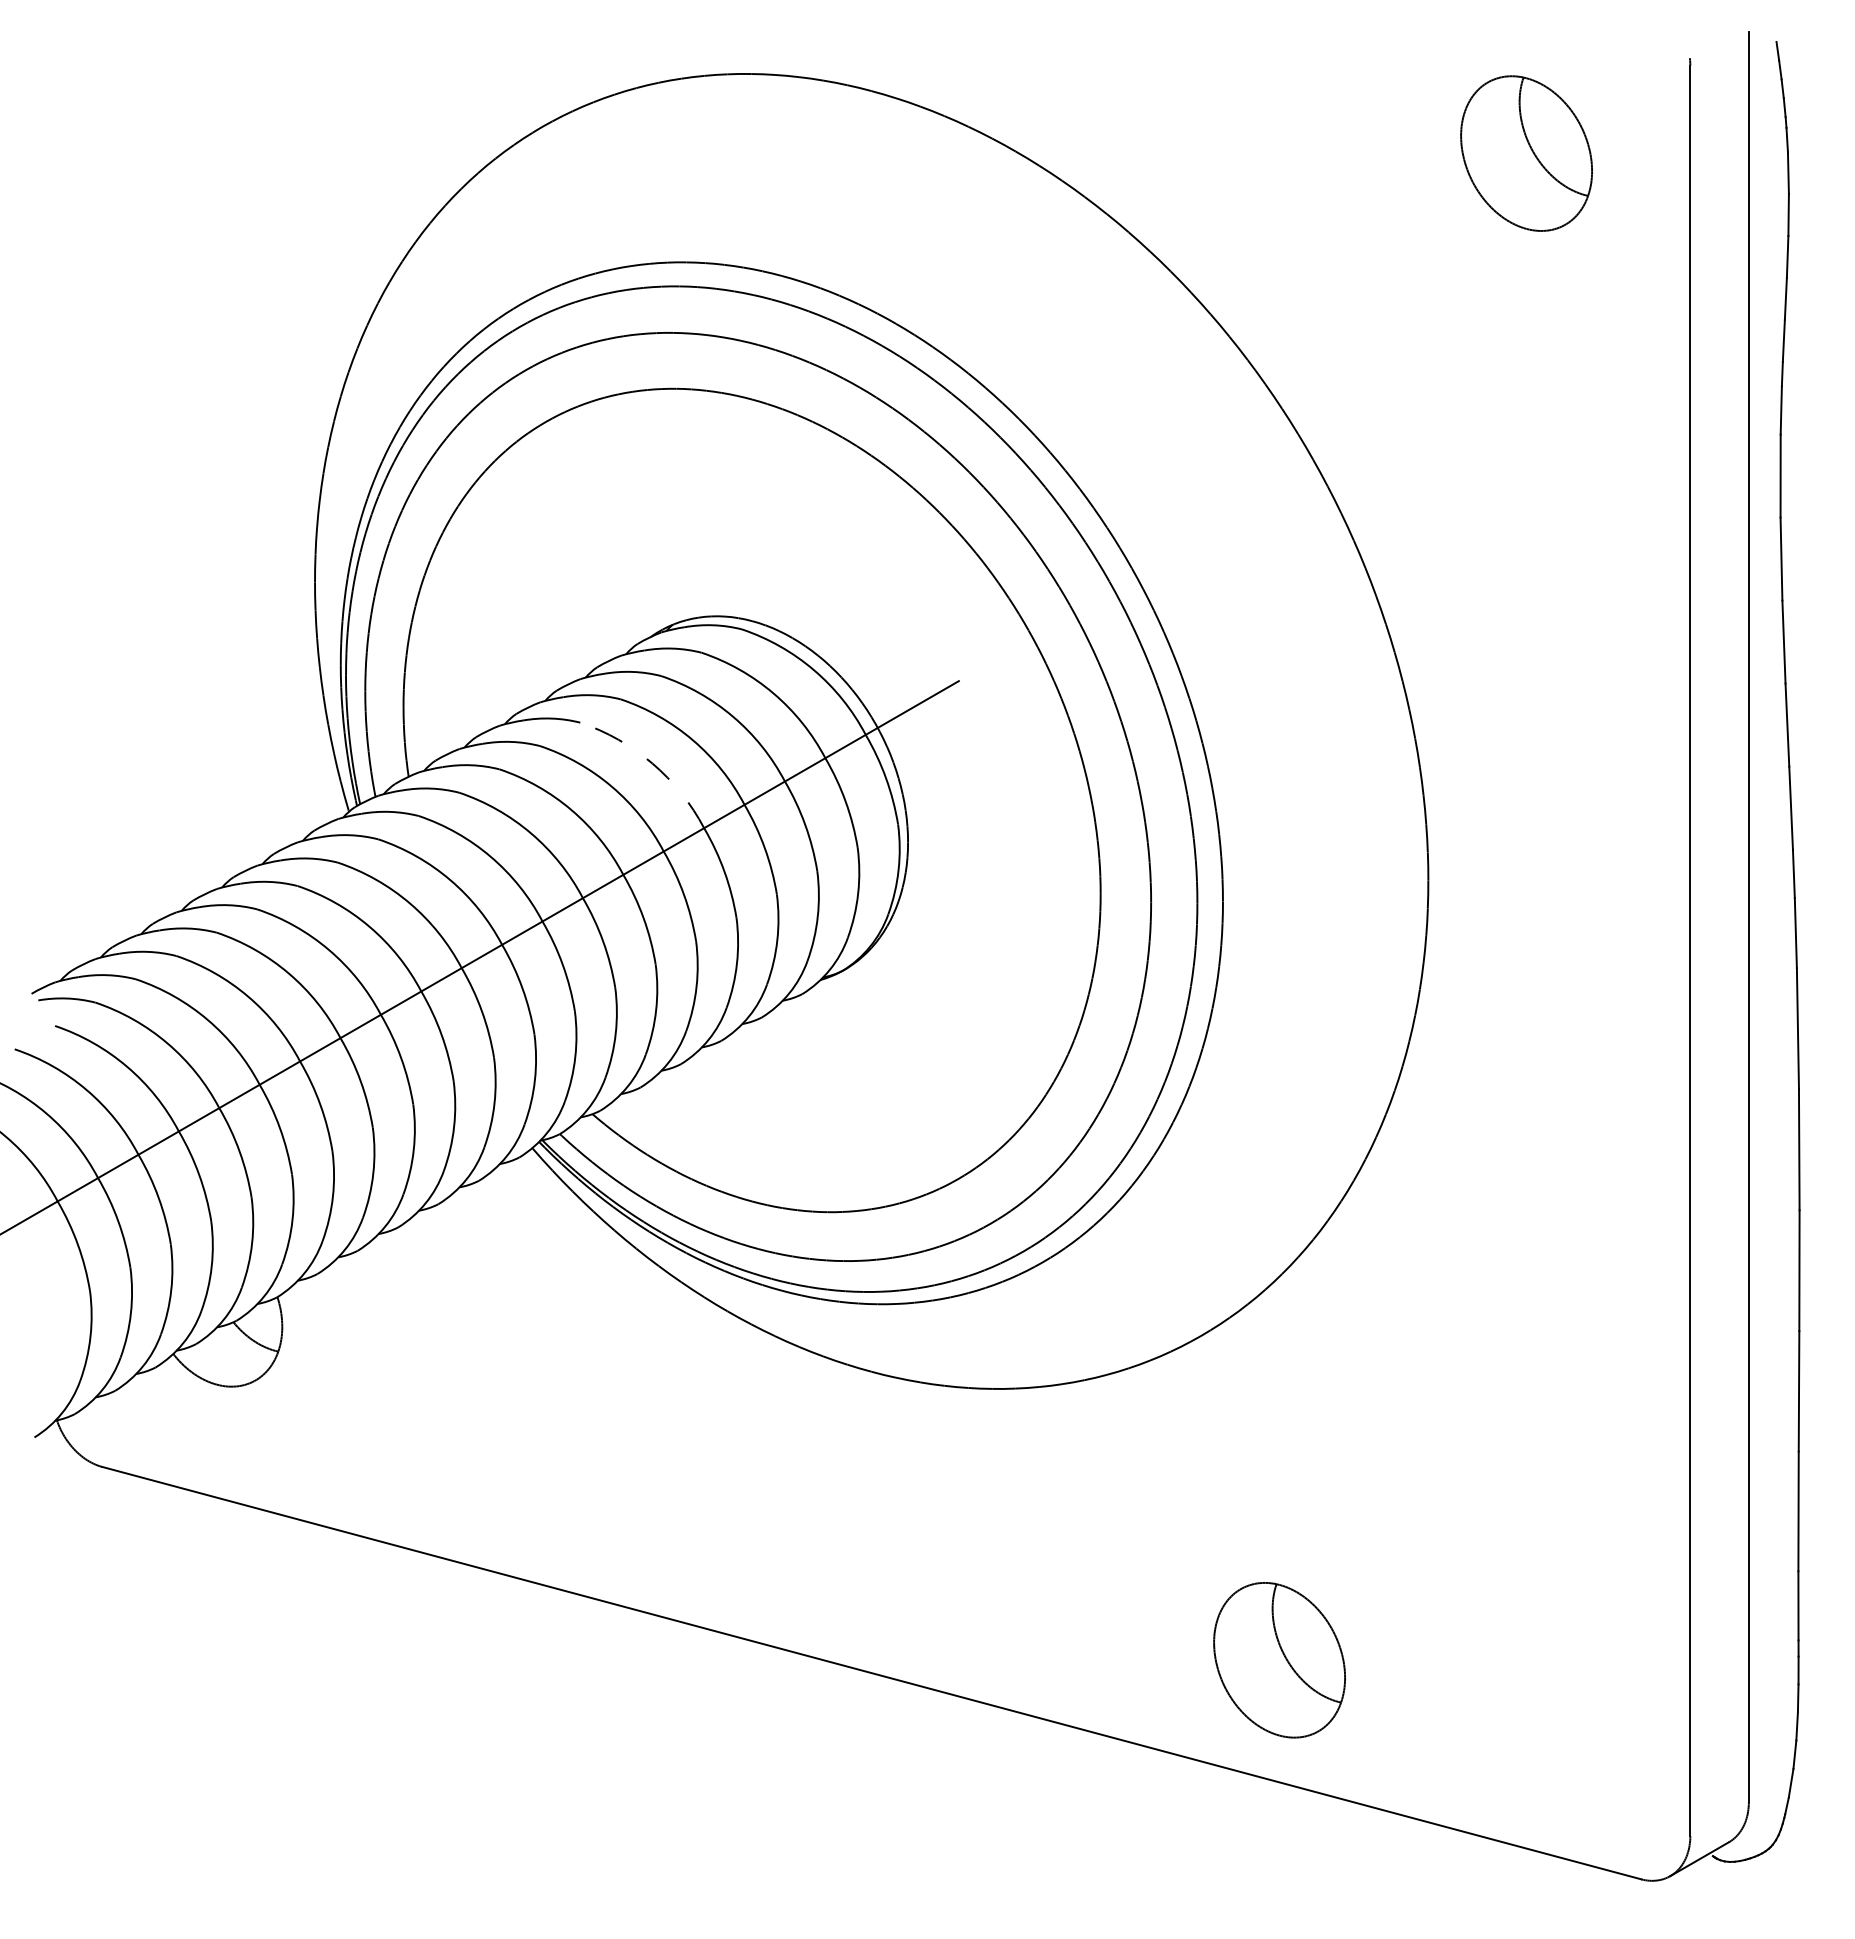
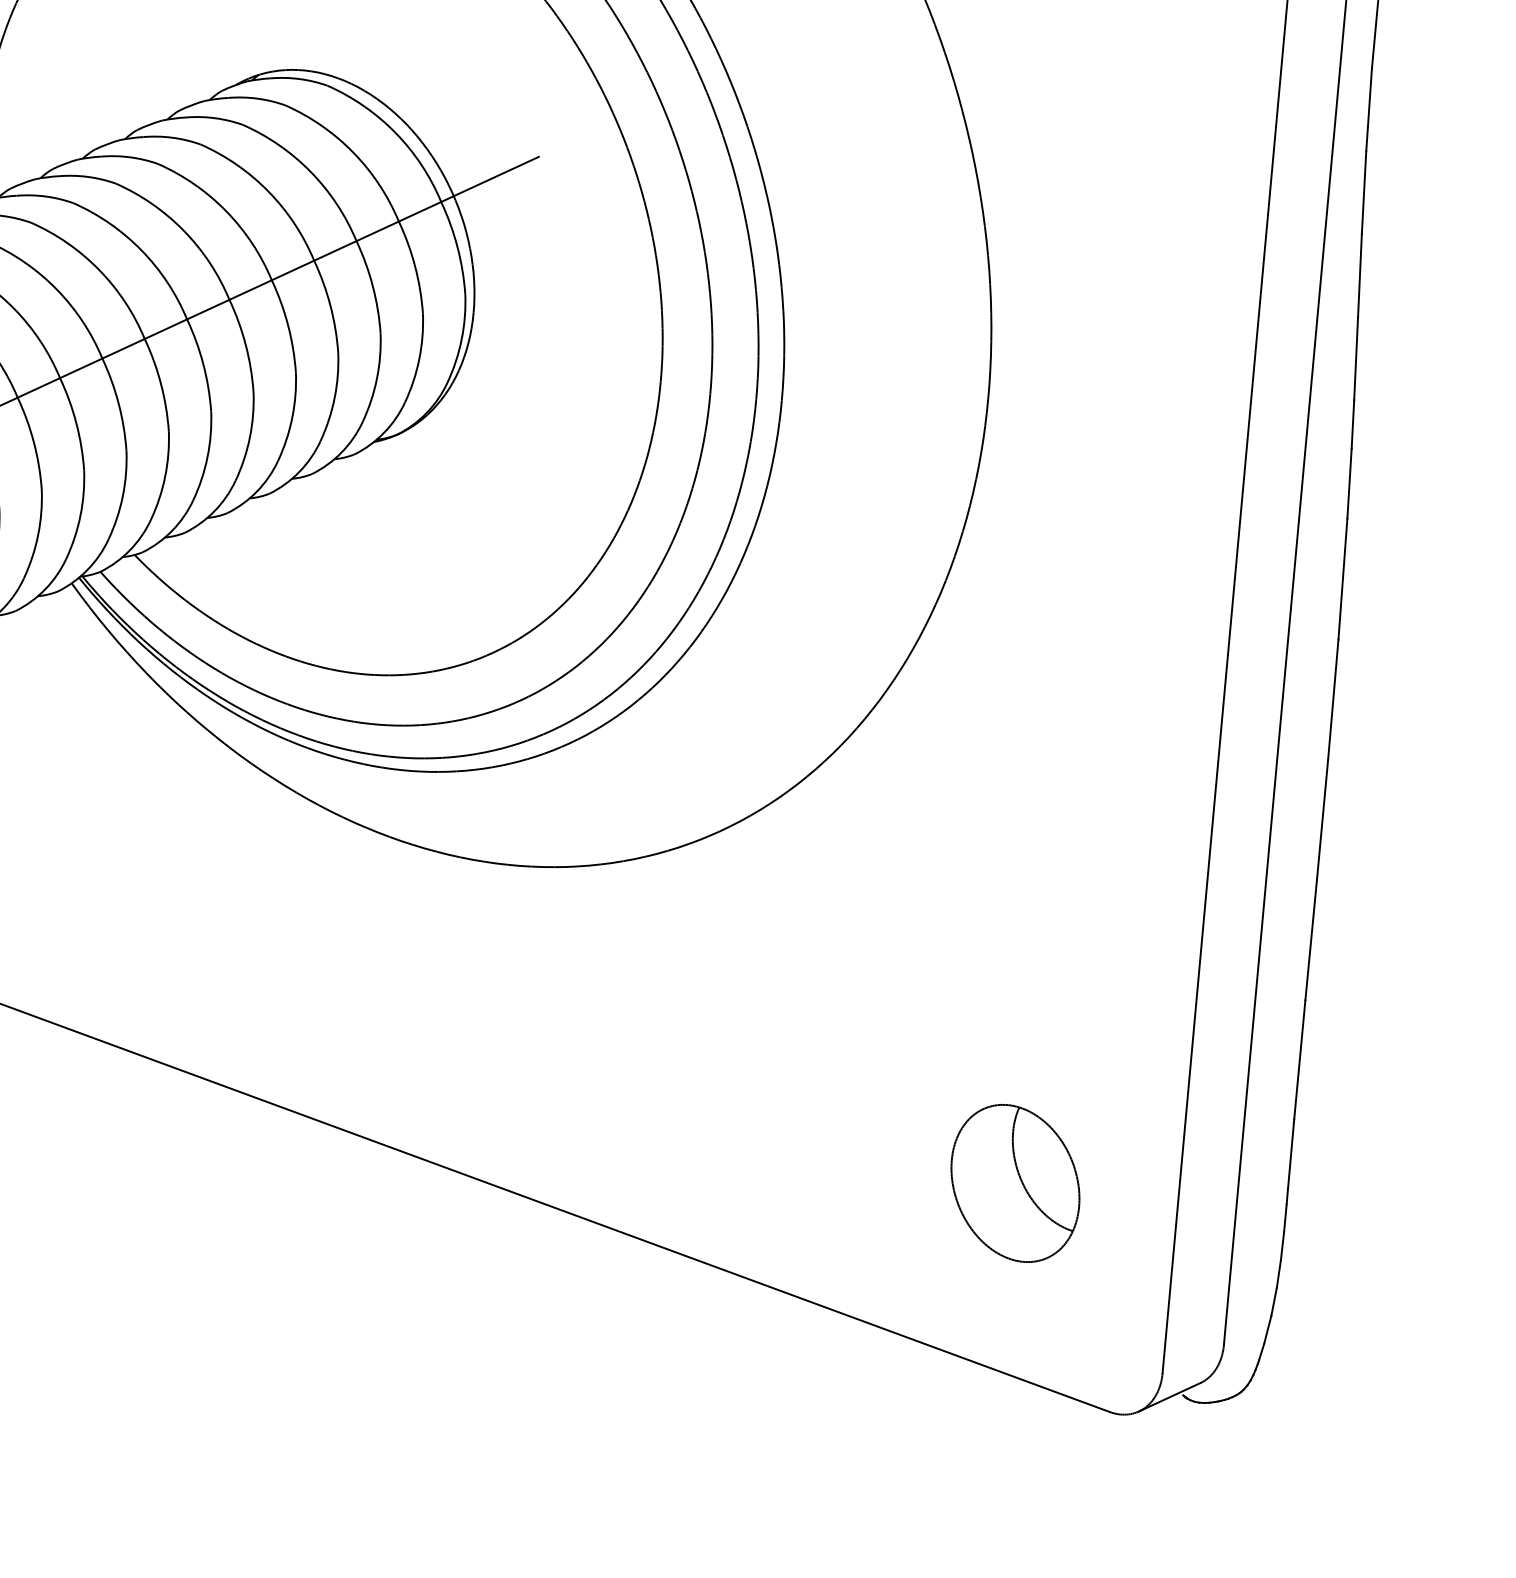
arc: (652, 763) -> (226, 211), dashed -> solid
part: (1279, 1660) -> (1015, 1183), moved

